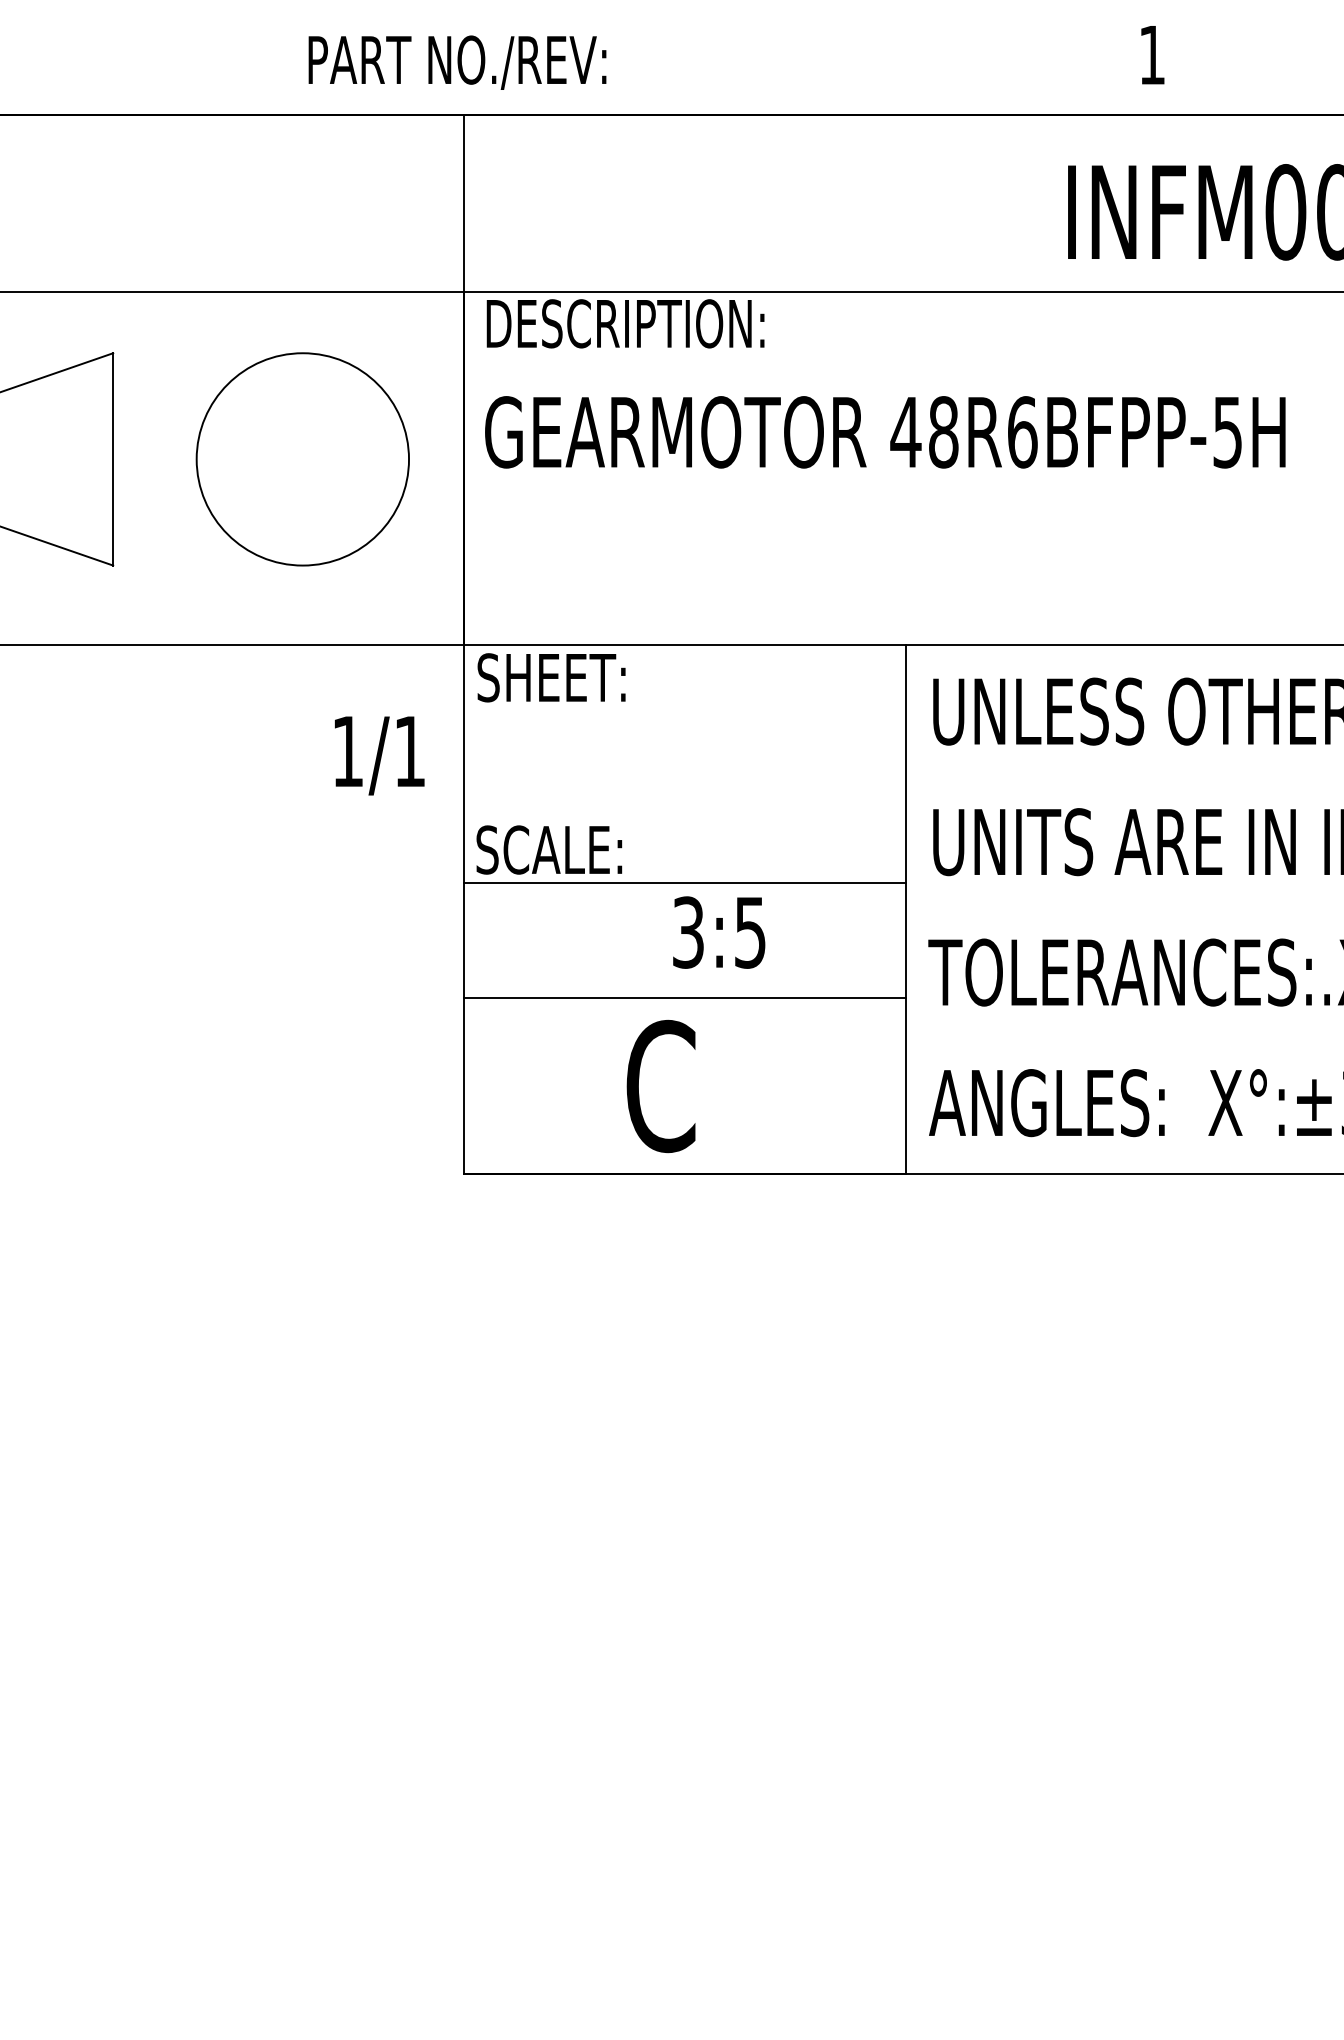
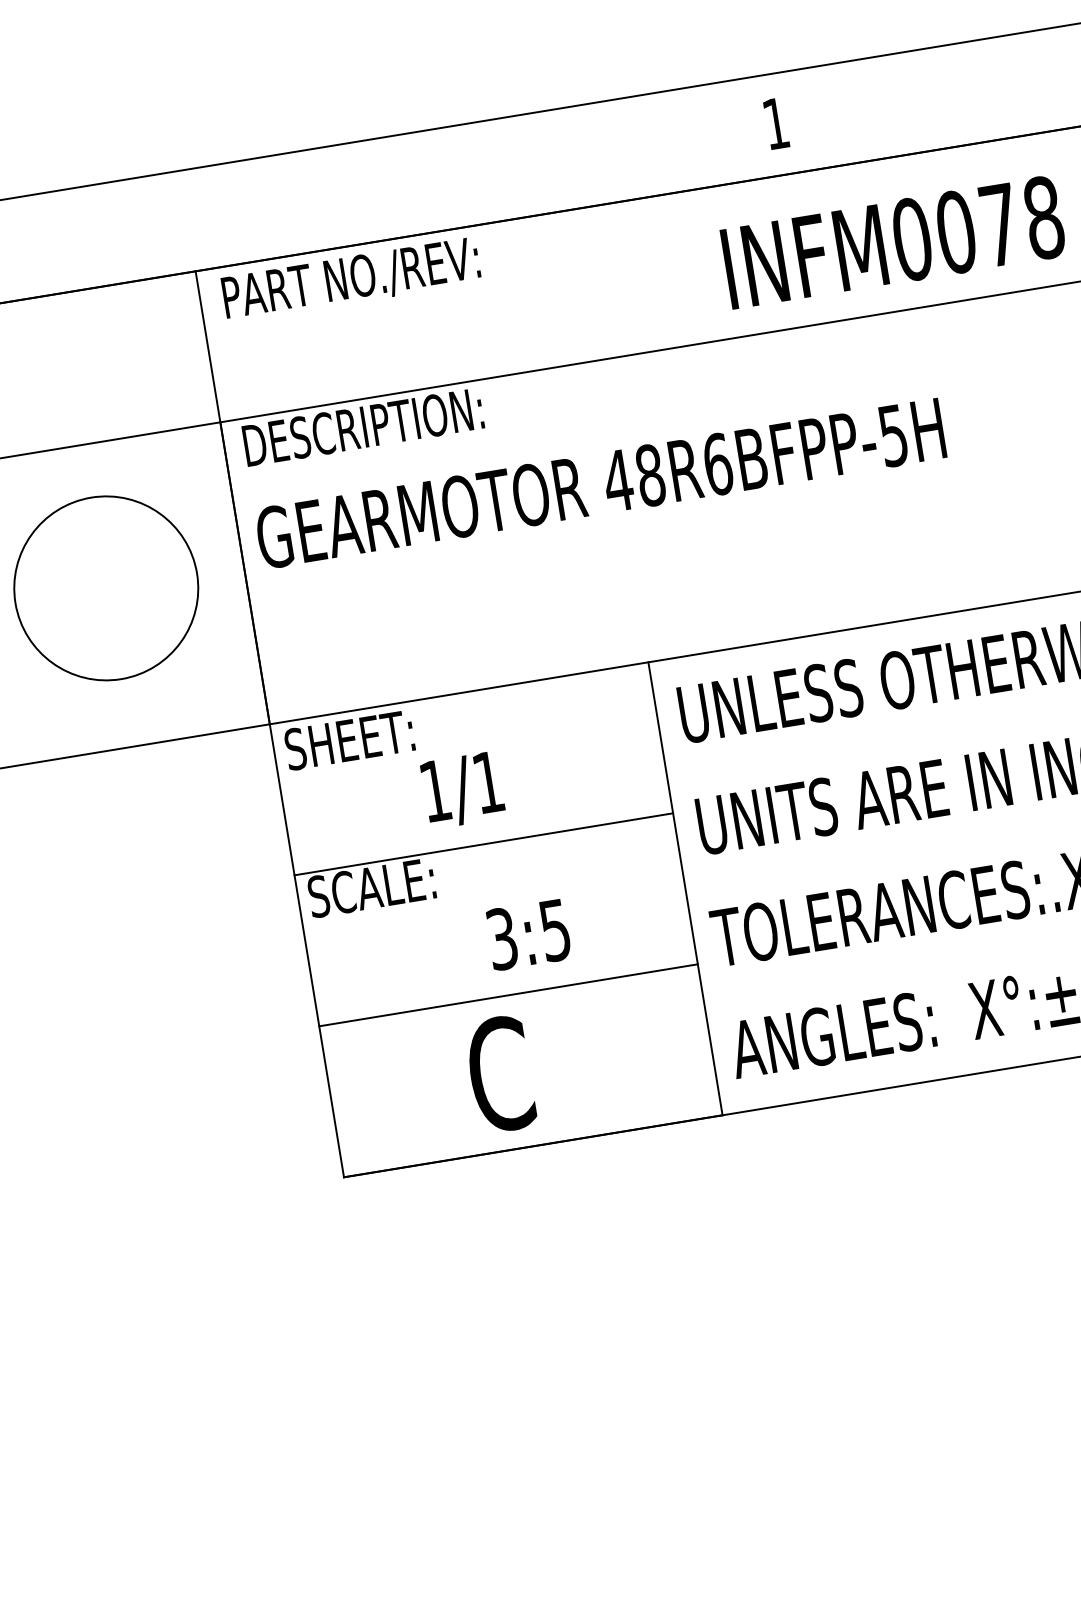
text: (457, 62) -> (351, 279), moved
text: (379, 755) -> (462, 789), moved
line: (684, 883) -> (483, 844), moved

